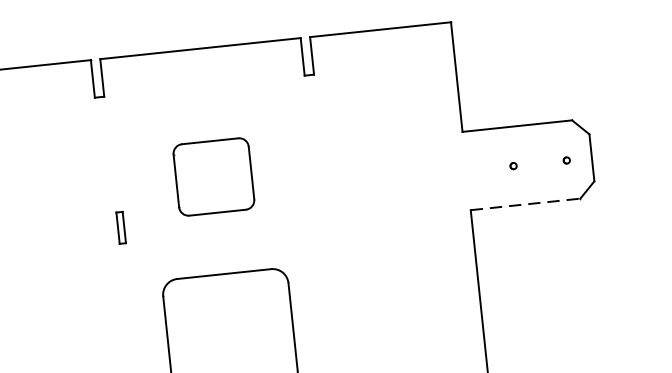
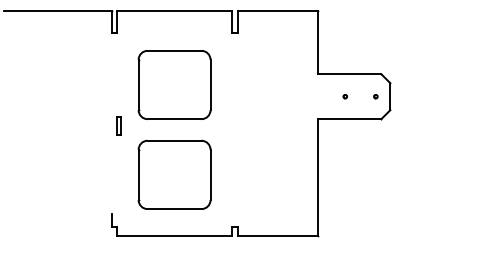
part: (213, 176) -> (174, 84), size x1.67
line: (526, 204) -> (350, 119), dashed -> solid
part: (120, 226) -> (118, 125), moved

